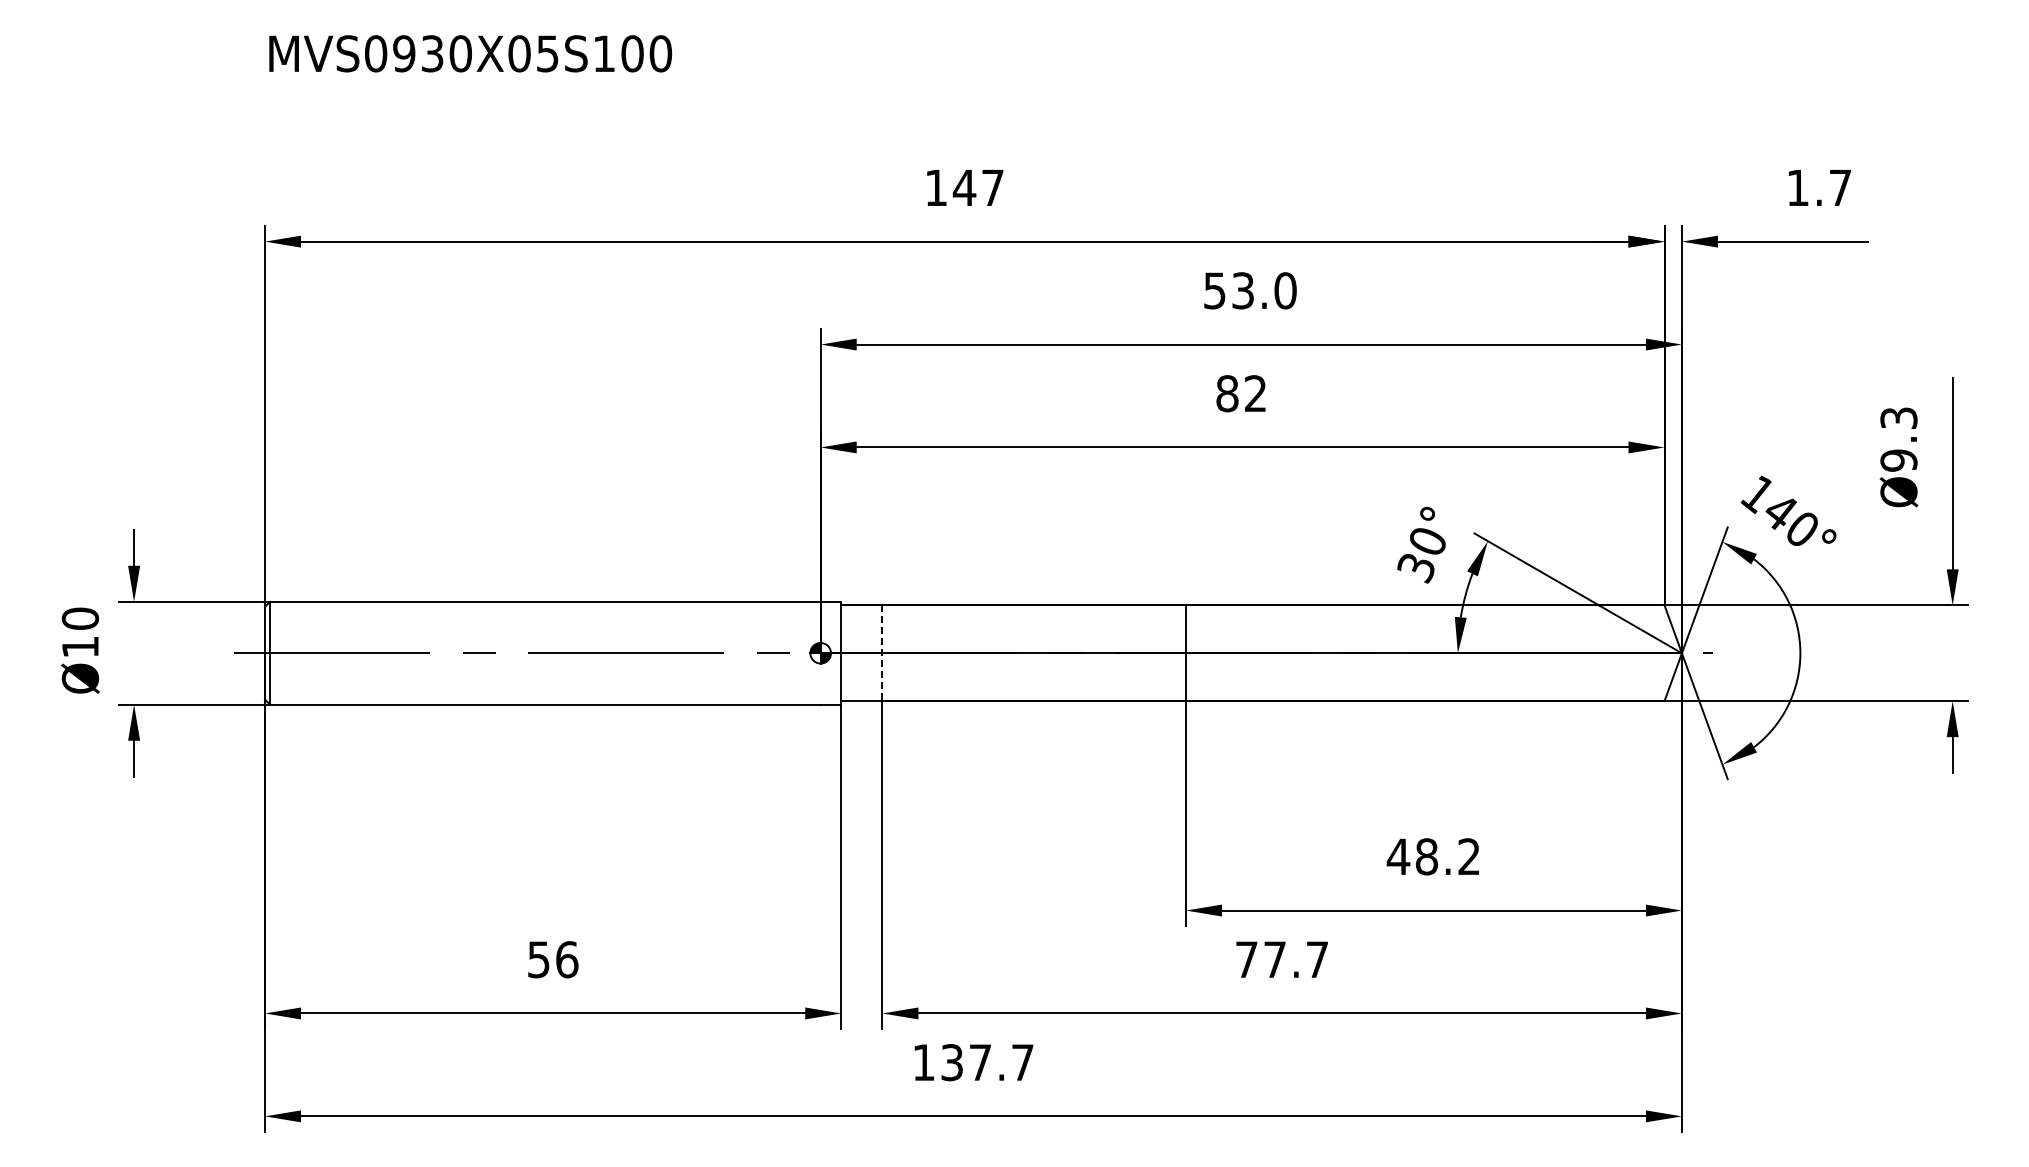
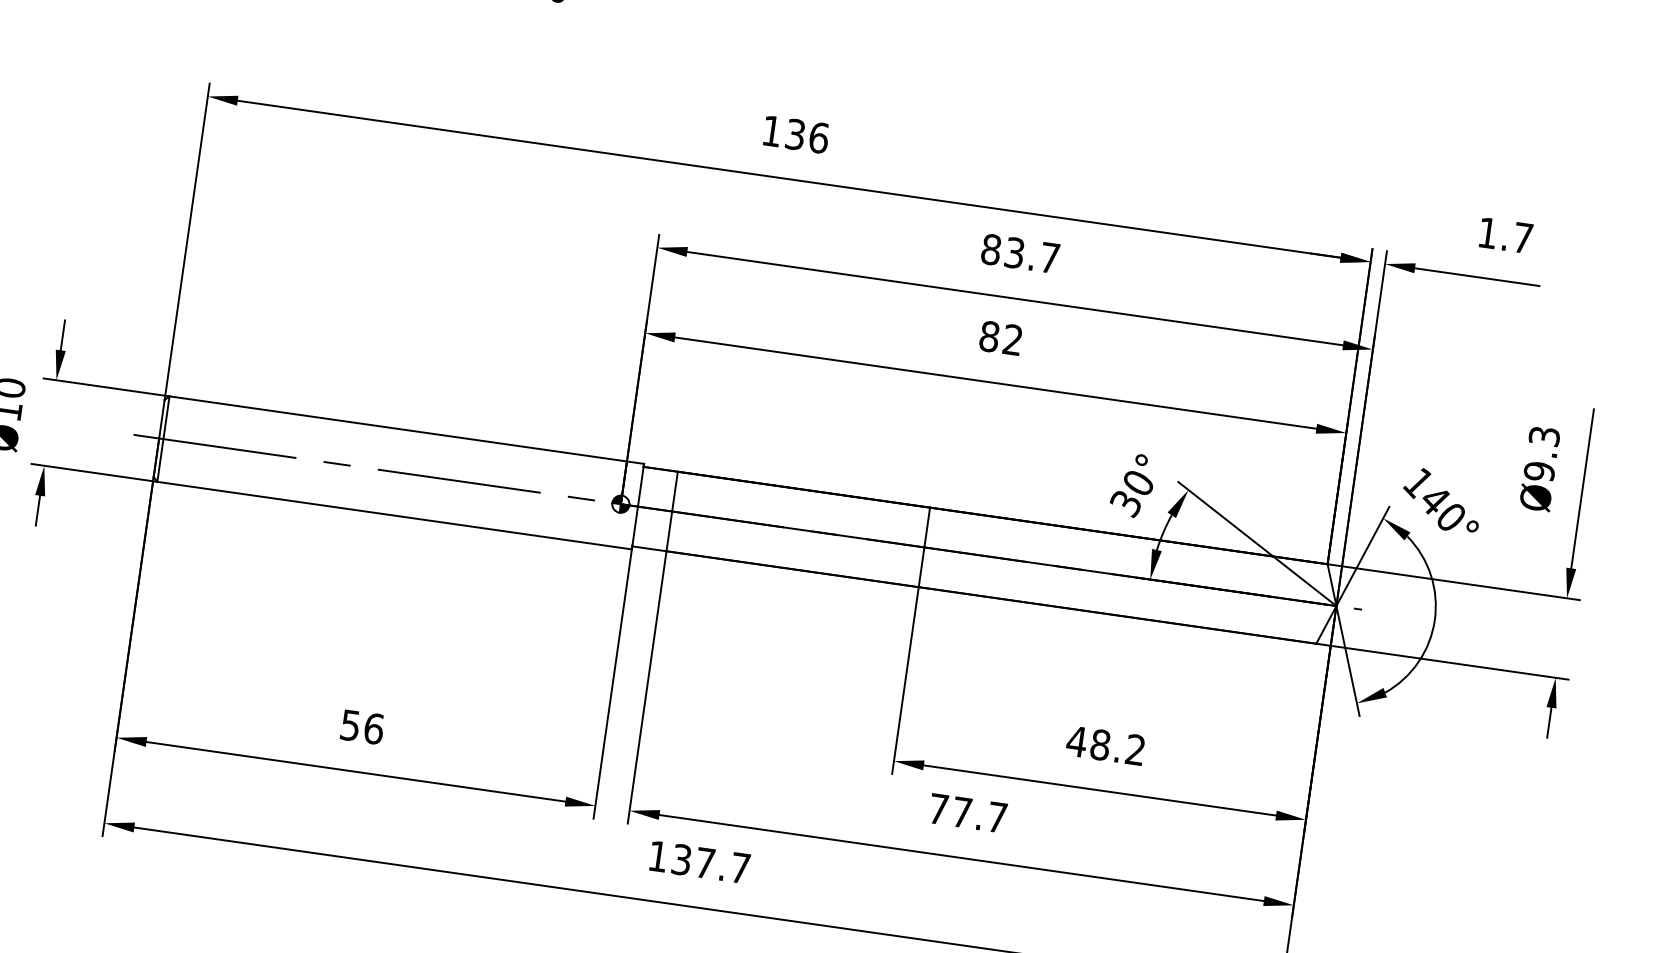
text: (978, 187) -> (807, 135), 147 -> 136
text: (1250, 290) -> (1020, 253), 53.0 -> 83.7
line: (882, 653) -> (672, 511), dashed -> solid

